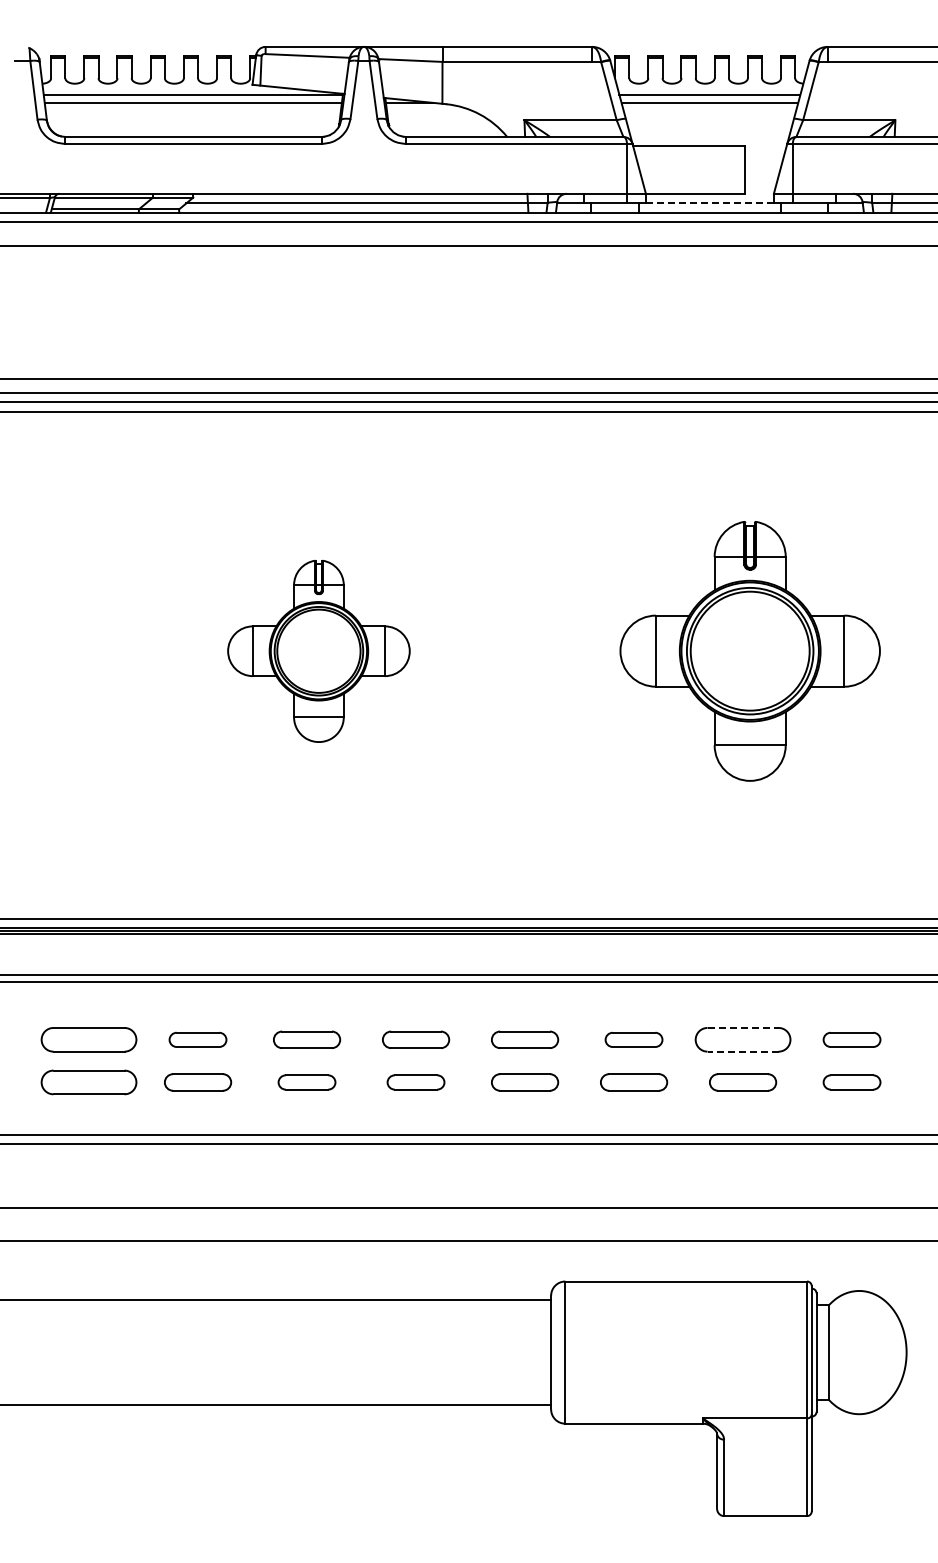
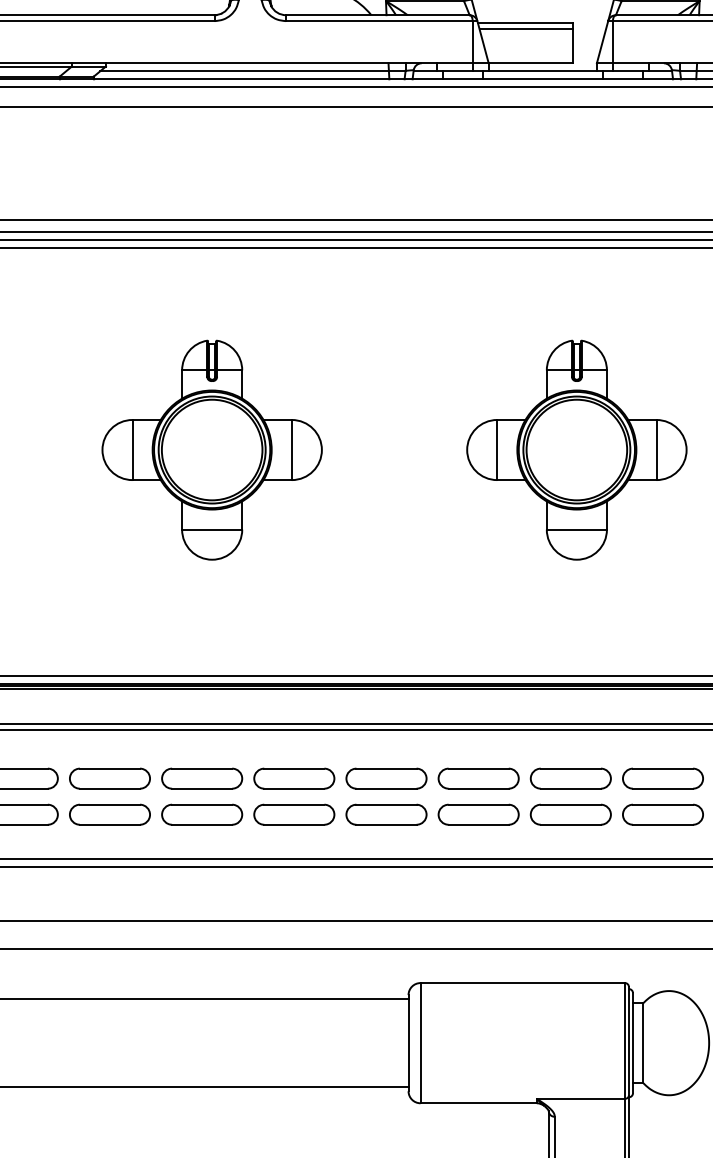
line: (690, 153) -> (526, 29), added
line: (709, 203) -> (542, 71), dashed -> solid
part: (318, 651) -> (211, 450), size x1.43
line: (743, 1027) -> (571, 768), dashed -> solid
part: (197, 1039) -> (109, 778), size x1.67
part: (306, 1039) -> (201, 778), size x1.43
part: (415, 1039) -> (293, 778), size x1.43
part: (524, 1039) -> (386, 778), size x1.43
part: (633, 1039) -> (478, 778), size x1.67
part: (851, 1039) -> (662, 778), size x1.67
line: (743, 1051) -> (571, 788), dashed -> solid
part: (197, 1082) -> (109, 814), size x1.43
part: (306, 1082) -> (201, 814), size x1.67
part: (415, 1082) -> (293, 814), size x1.67
part: (524, 1082) -> (386, 814), size x1.43
part: (633, 1082) -> (478, 814), size x1.43
part: (742, 1082) -> (570, 814), size x1.43
part: (851, 1082) -> (662, 814), size x1.67

